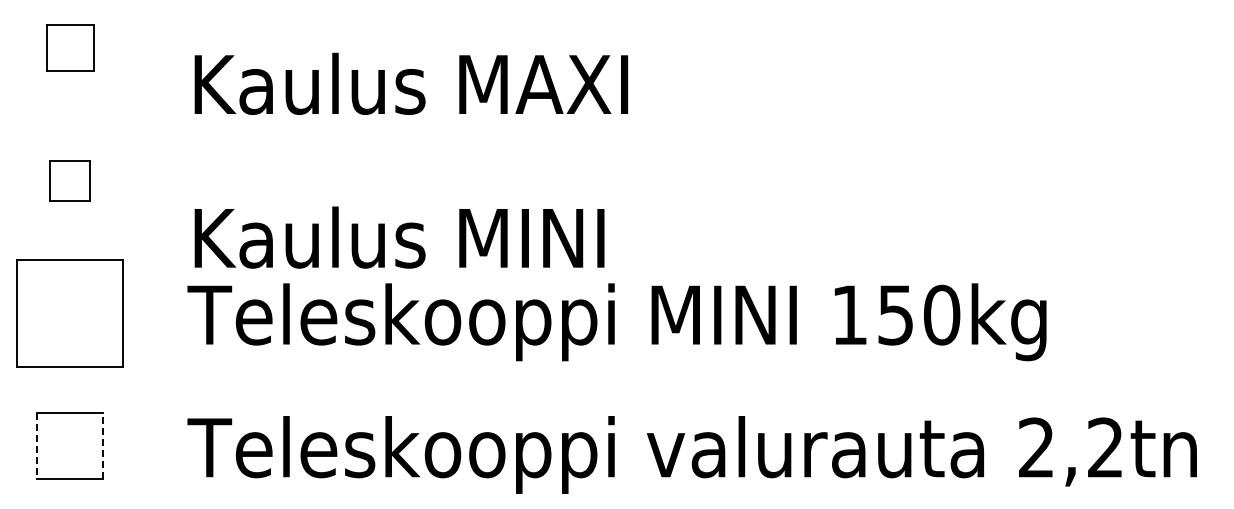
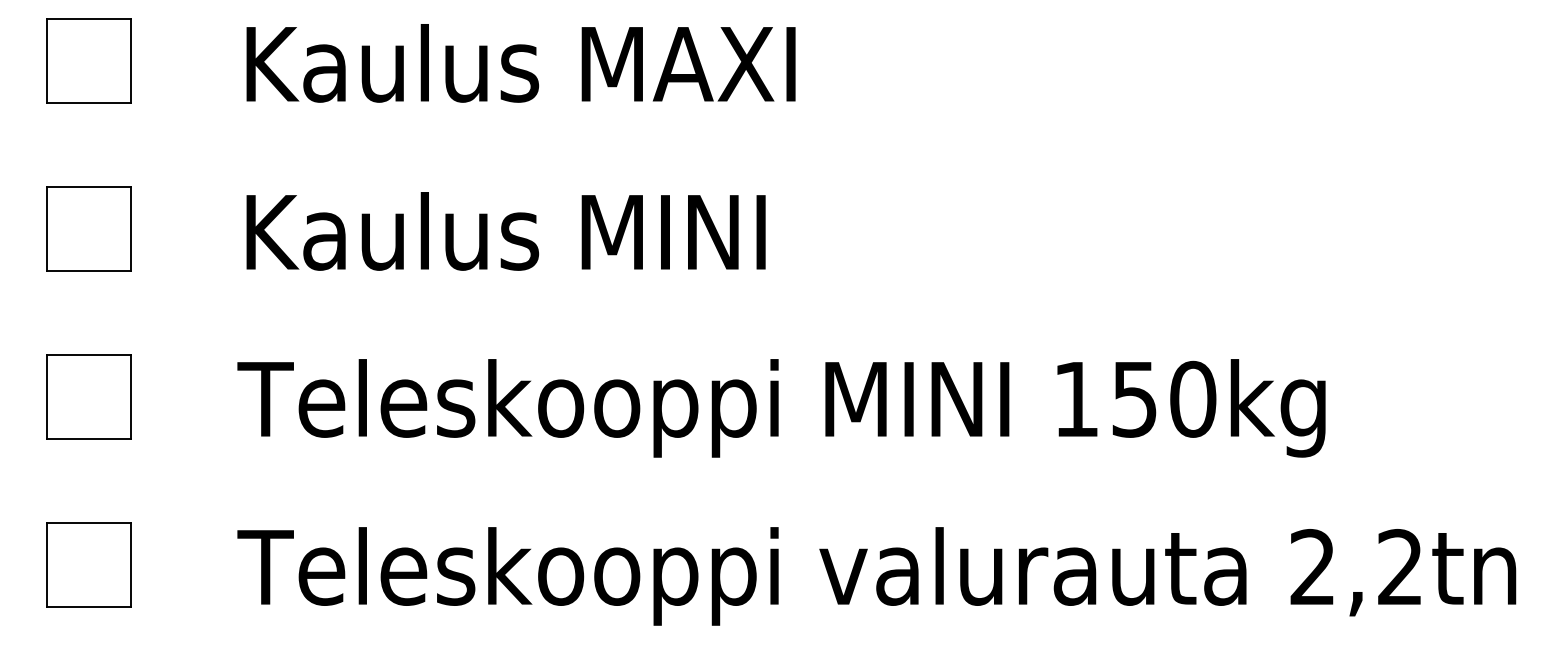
part: (70, 47) -> (89, 60), size x1.43
text: (411, 83) -> (521, 62), moved
part: (69, 180) -> (87, 228), size x1.67
text: (399, 237) -> (505, 231), moved
part: (69, 313) -> (87, 397), size x0.62
line: (103, 445) -> (131, 564), dashed -> solid
line: (37, 446) -> (47, 565), dashed -> solid

